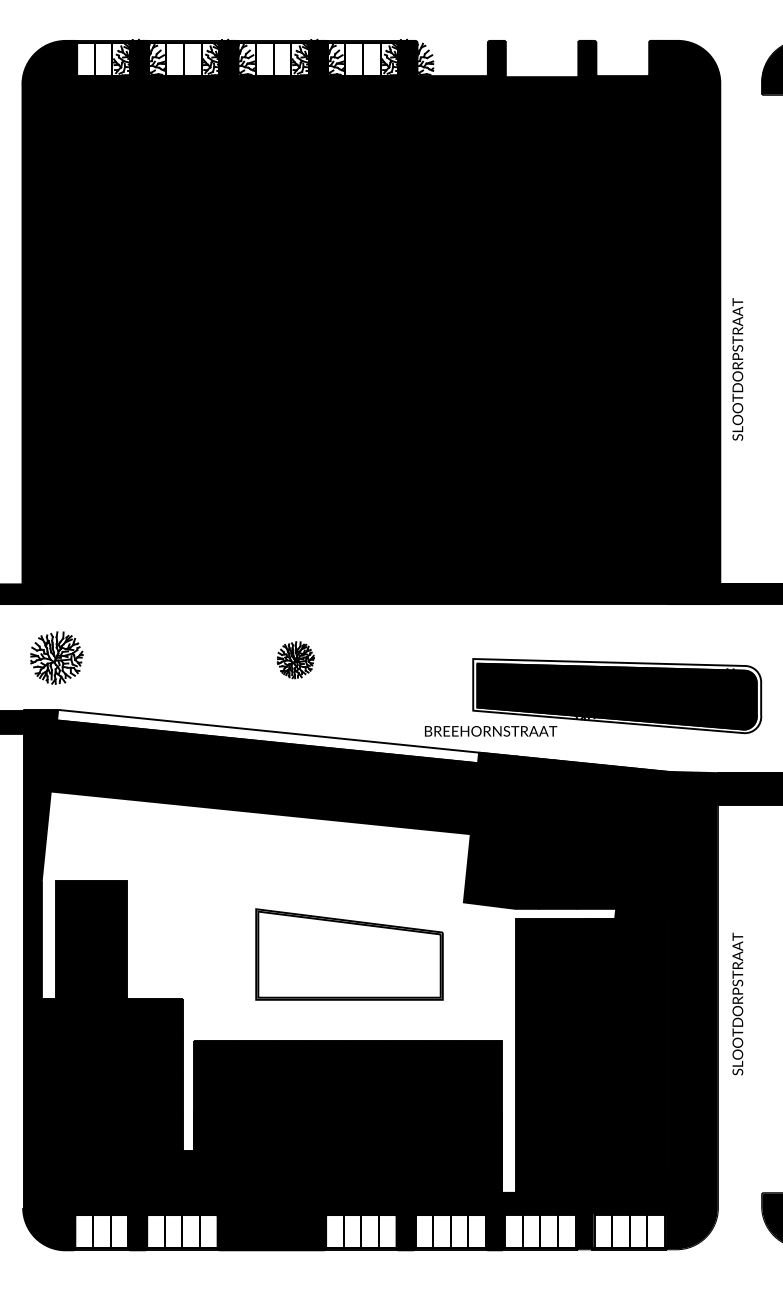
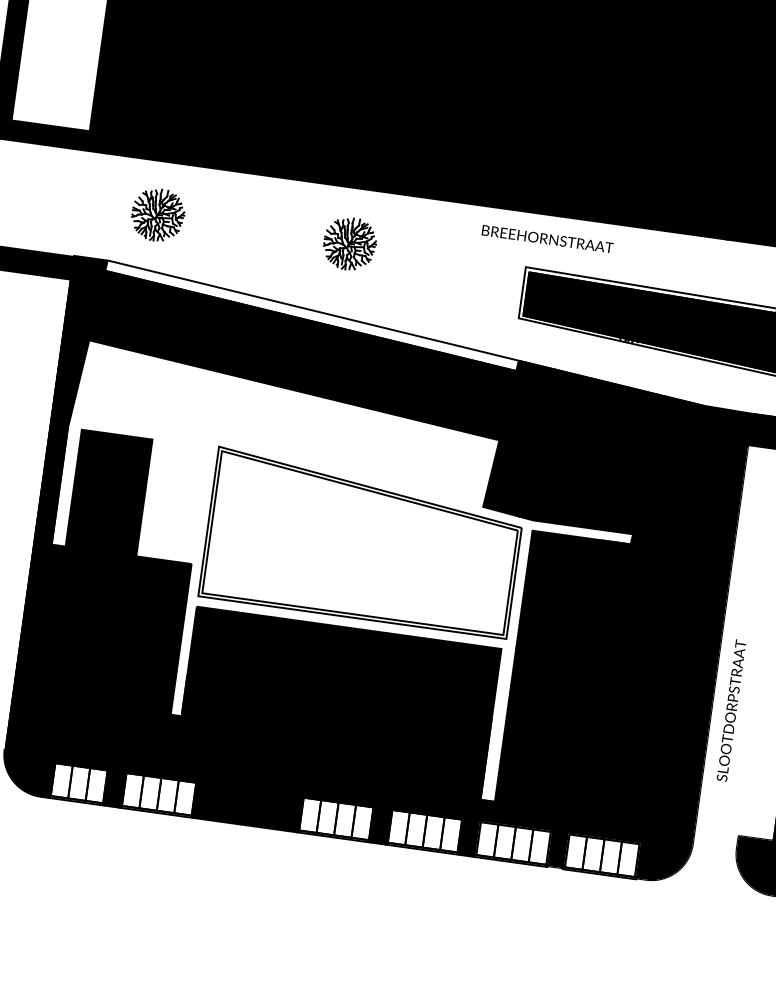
part: (56, 657) -> (157, 214), moved
part: (295, 659) -> (349, 243), size x1.43
text: (491, 731) -> (548, 239), moved
part: (349, 954) -> (362, 542), size x1.67
text: (737, 1003) -> (731, 710), moved

